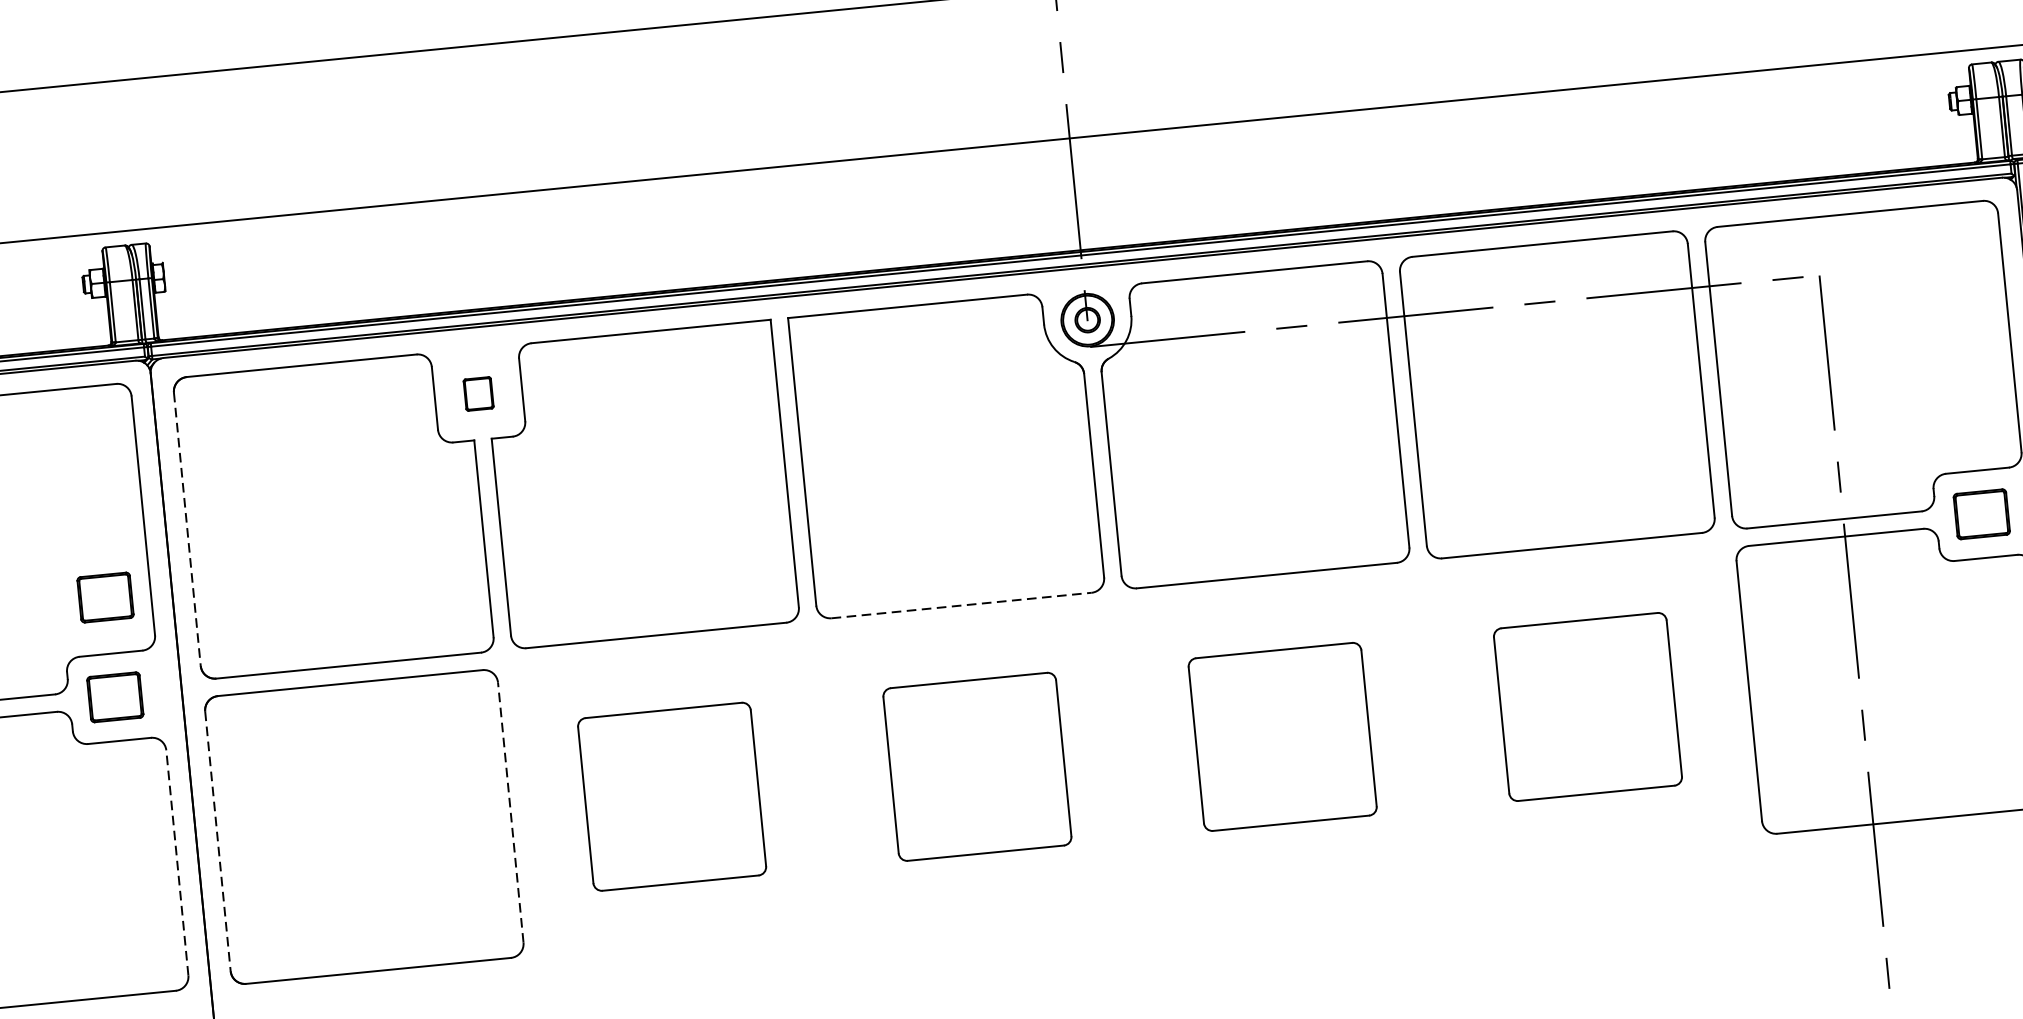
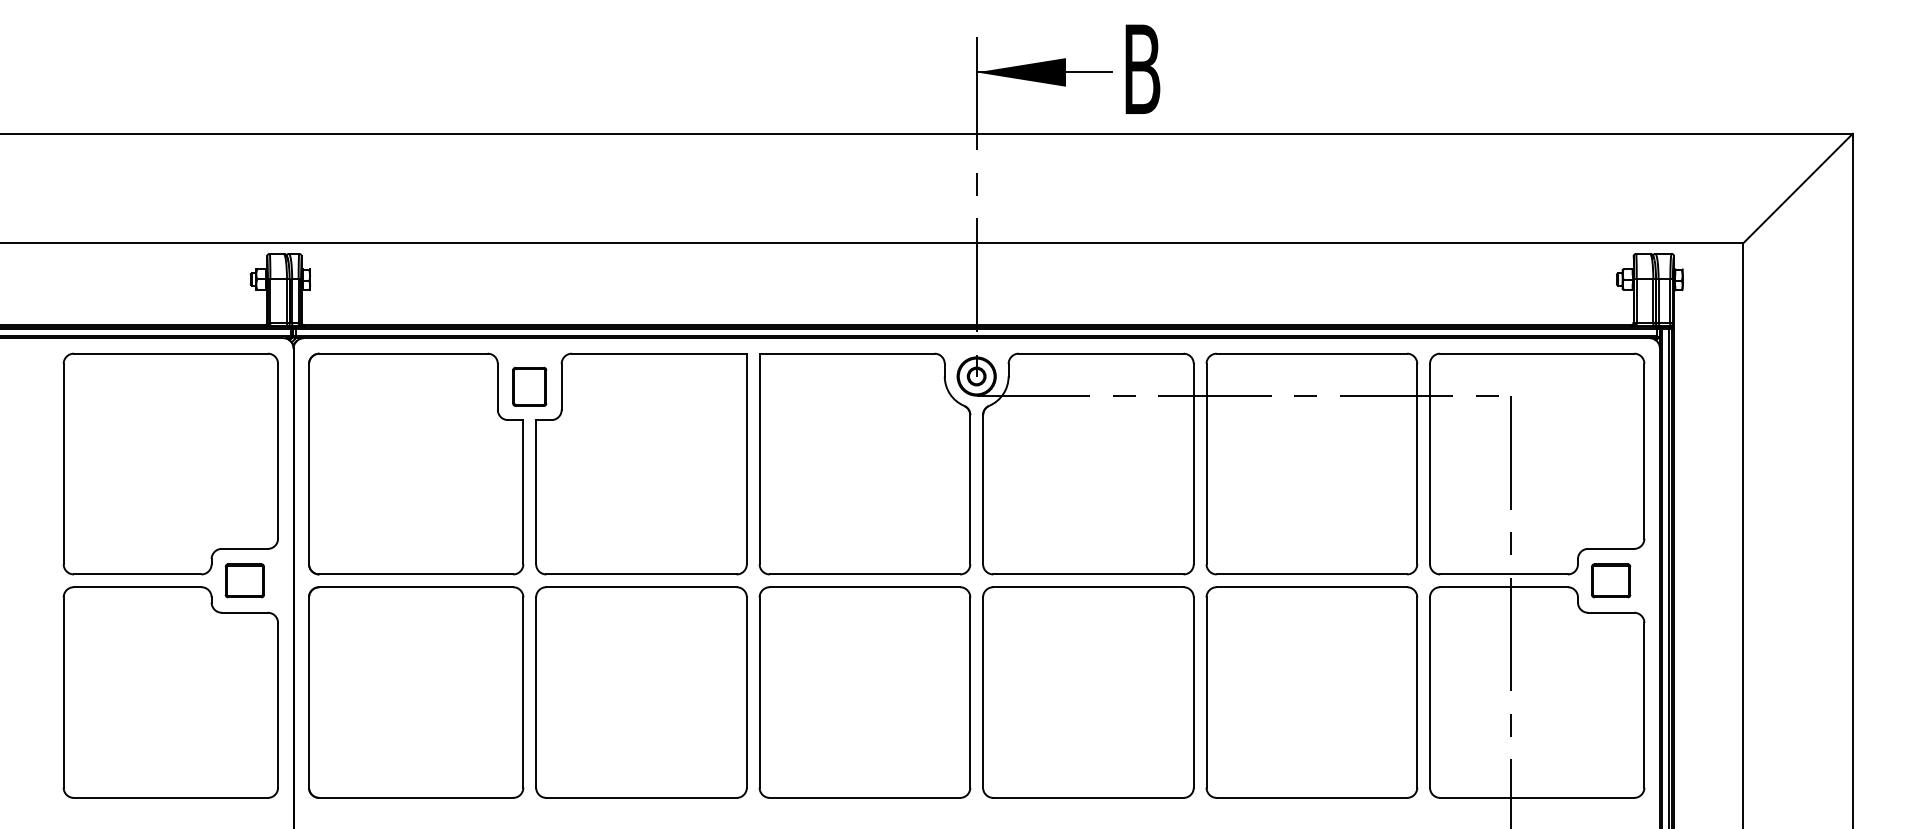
part: (478, 393) -> (529, 386), size x1.67
line: (188, 529) -> (309, 464), dashed -> solid
part: (105, 597) -> (244, 507), removed
line: (962, 605) -> (865, 574), dashed -> solid
part: (1587, 706) -> (1311, 692), size x1.67
part: (1282, 736) -> (1088, 692), size x1.67
part: (976, 766) -> (864, 692), size x1.67
part: (672, 796) -> (641, 692), size x1.67
line: (510, 812) -> (523, 692), dashed -> solid
line: (218, 842) -> (309, 693), dashed -> solid
line: (177, 861) -> (278, 704), dashed -> solid

